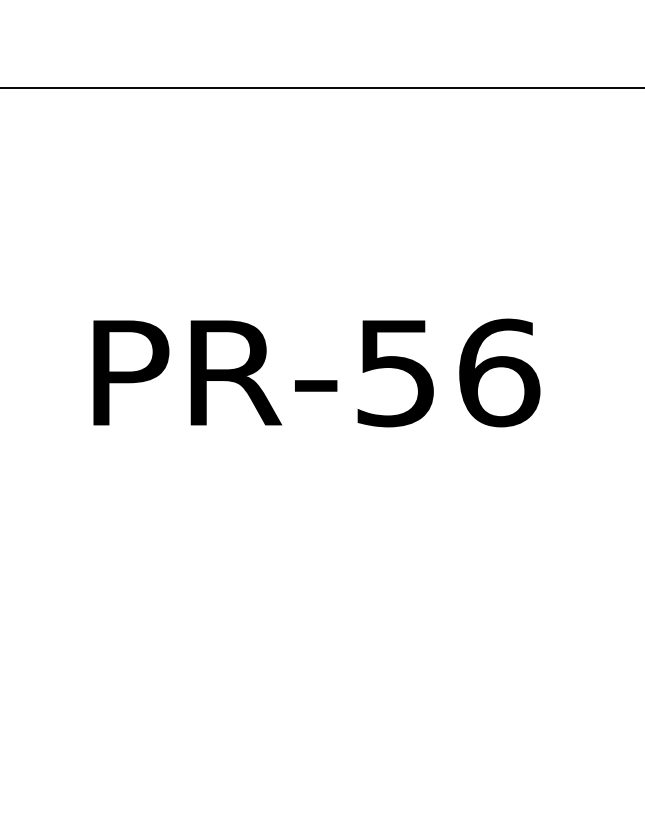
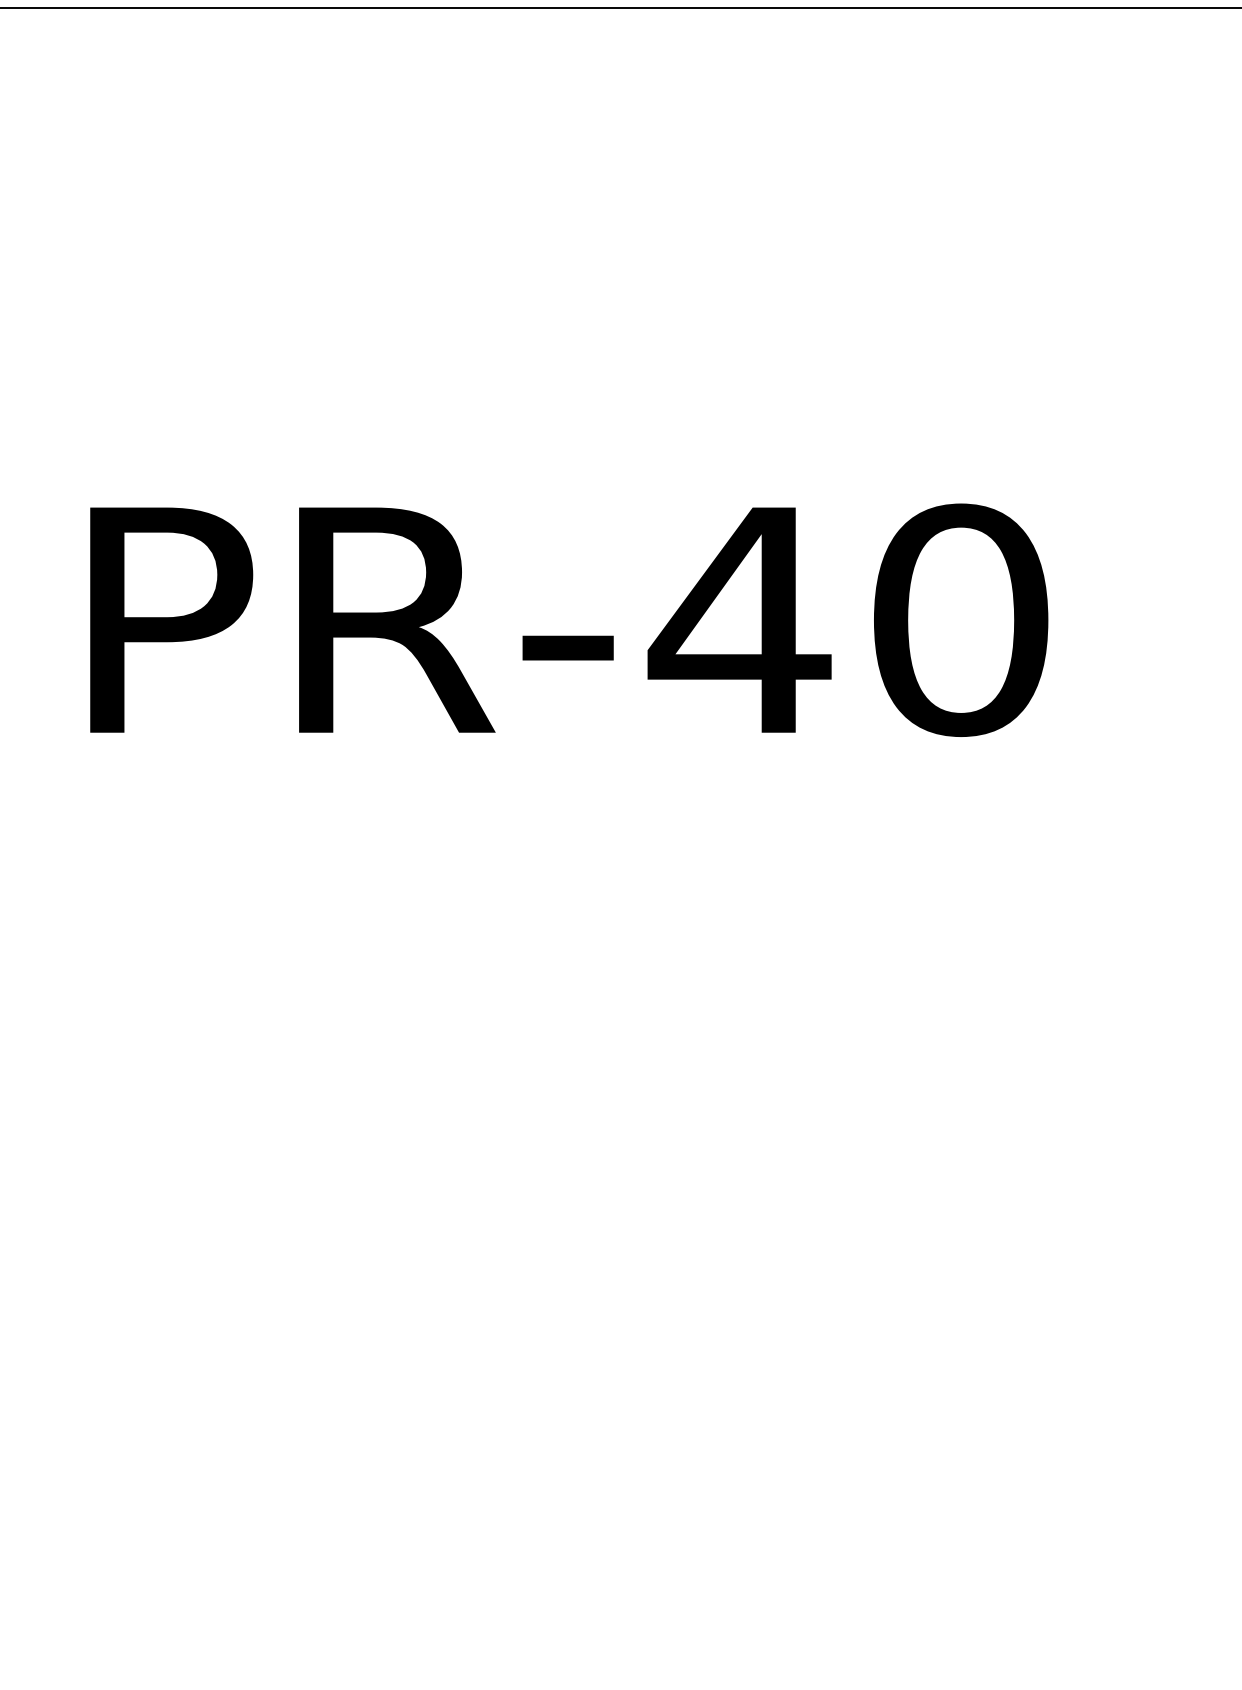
text: (446, 372) -> (847, 619), PR-56 -> PR-40

